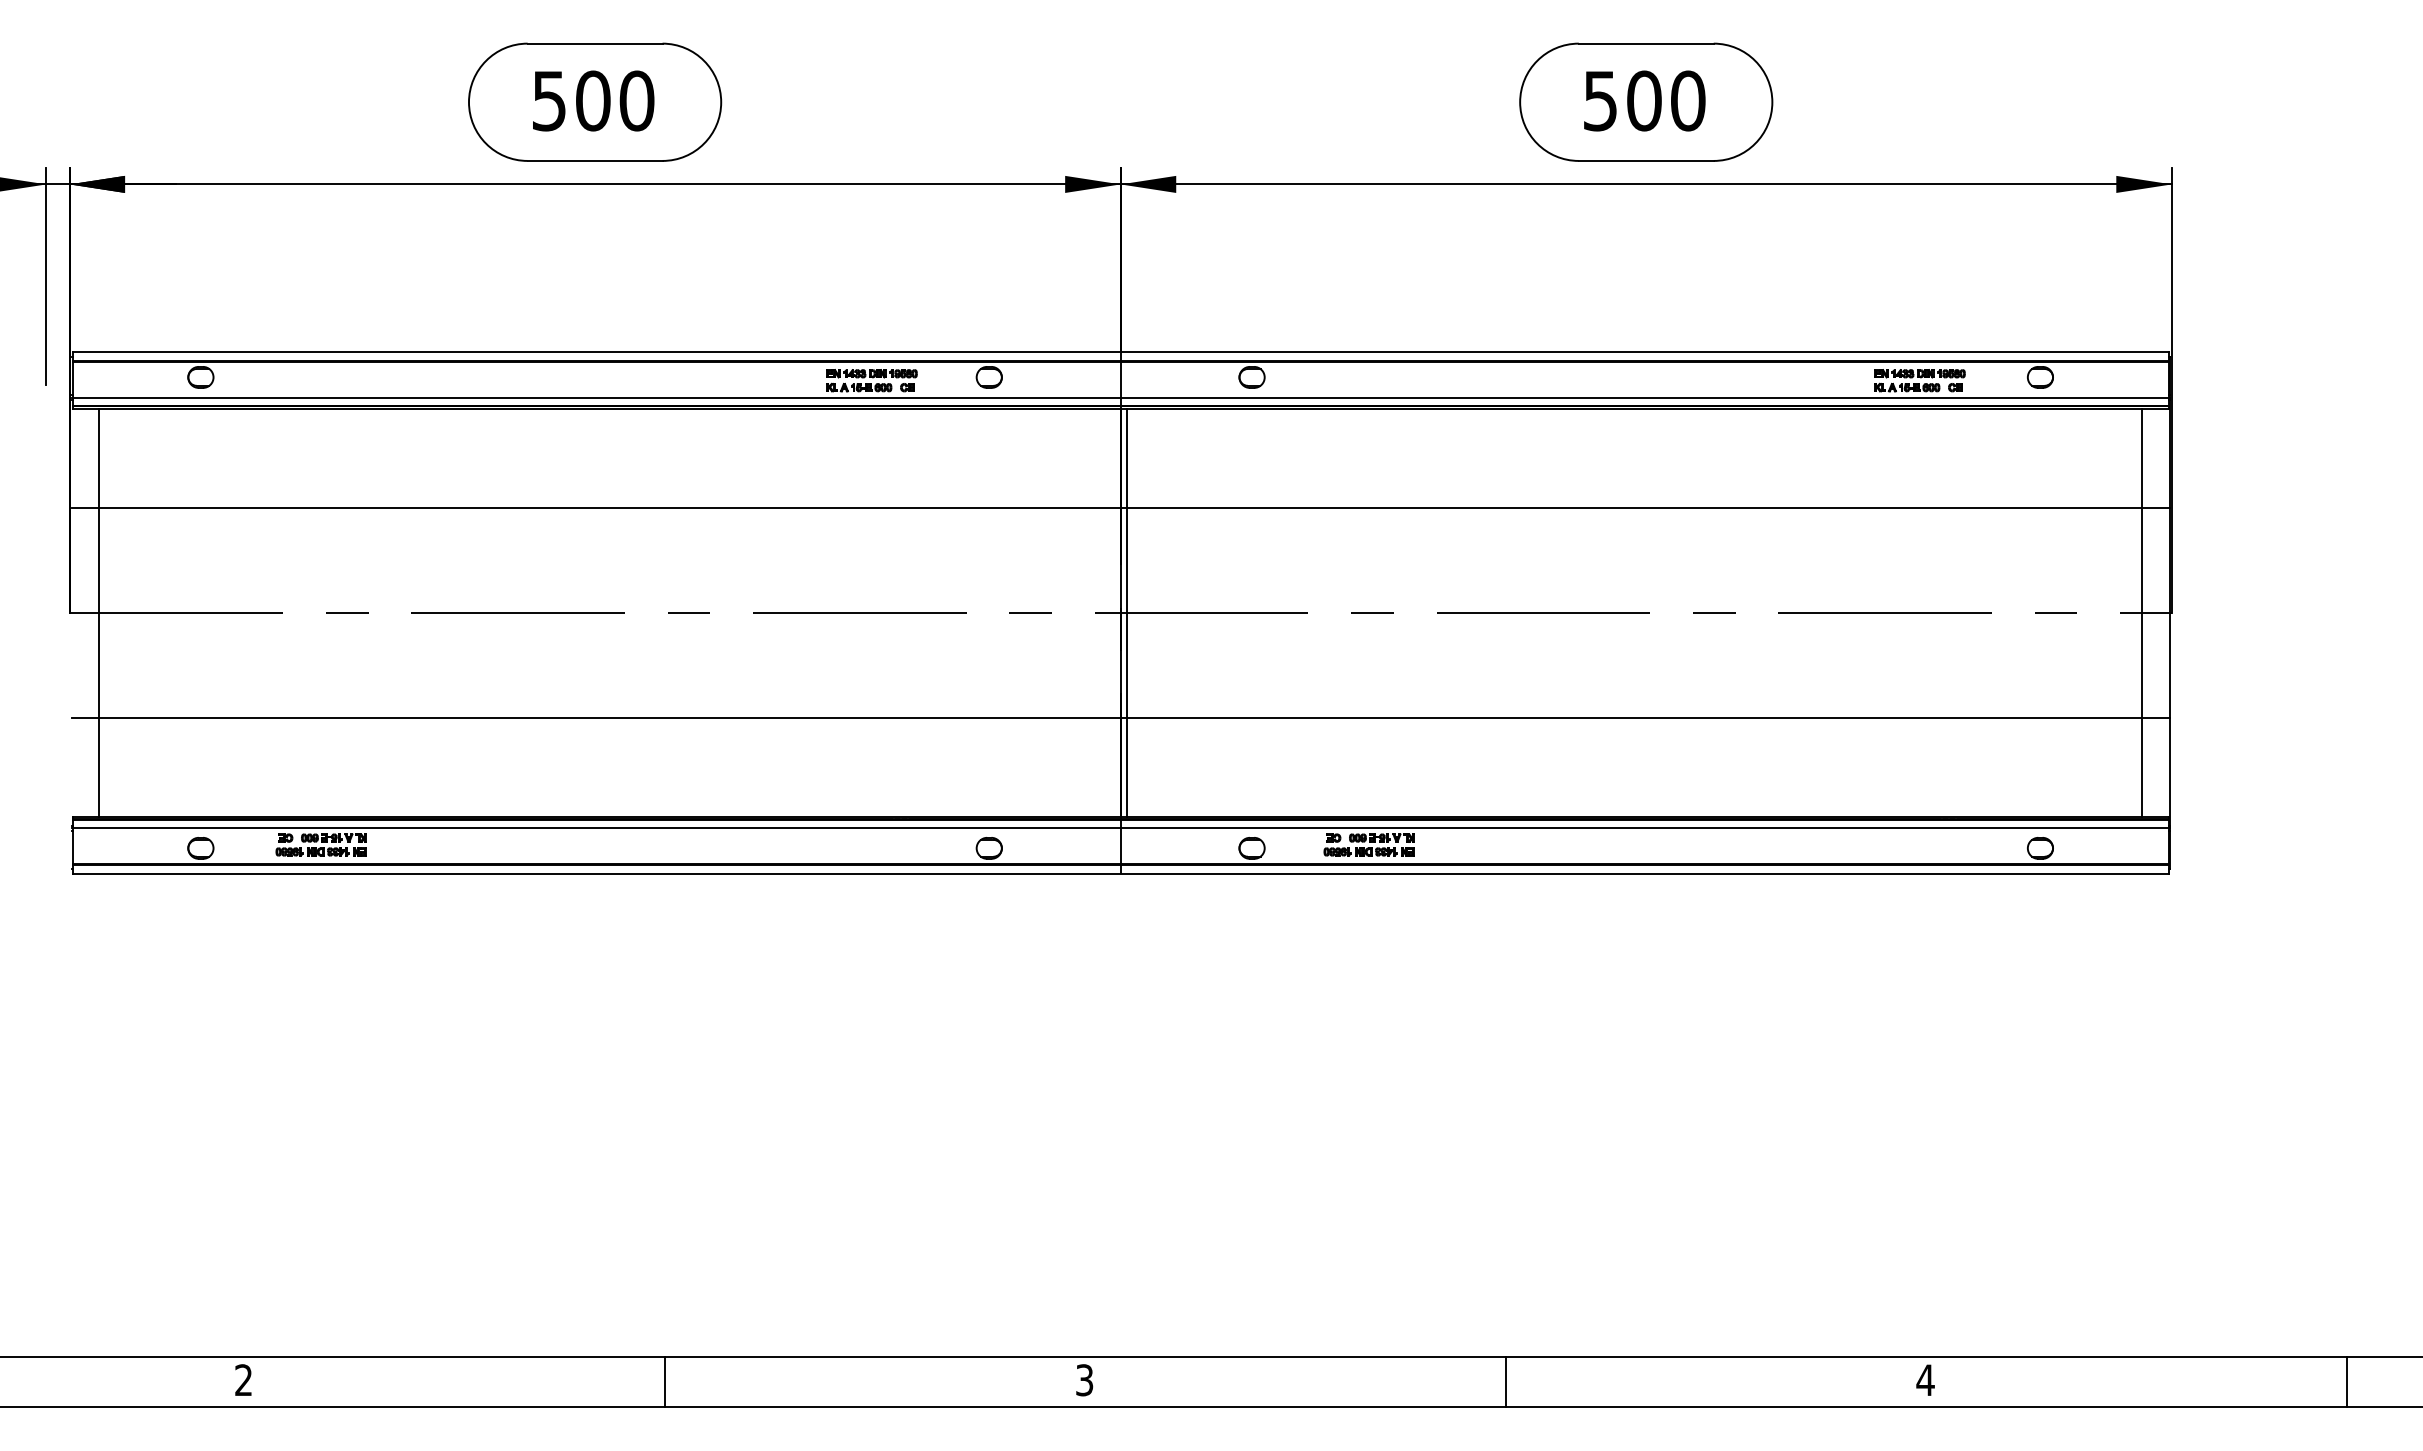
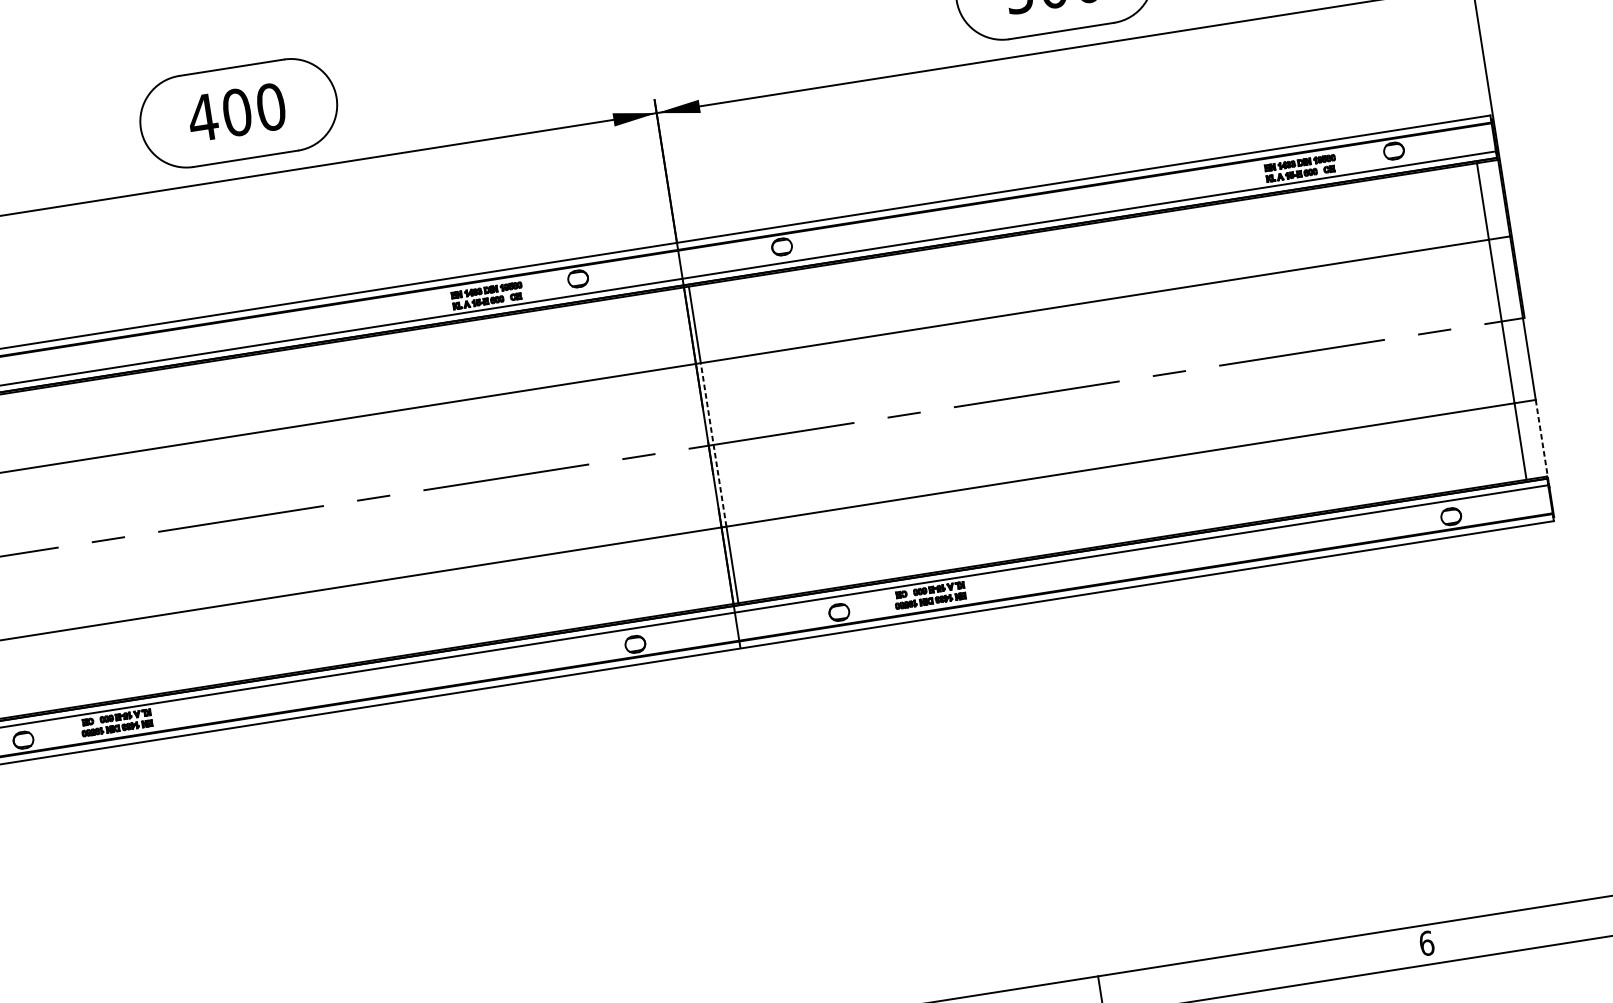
text: (549, 101) -> (203, 118), 500 -> 400
line: (1127, 612) -> (713, 444), solid -> dashed
line: (2169, 772) -> (1542, 442), solid -> dashed
text: (1925, 1380) -> (1426, 943), 4 -> 6

